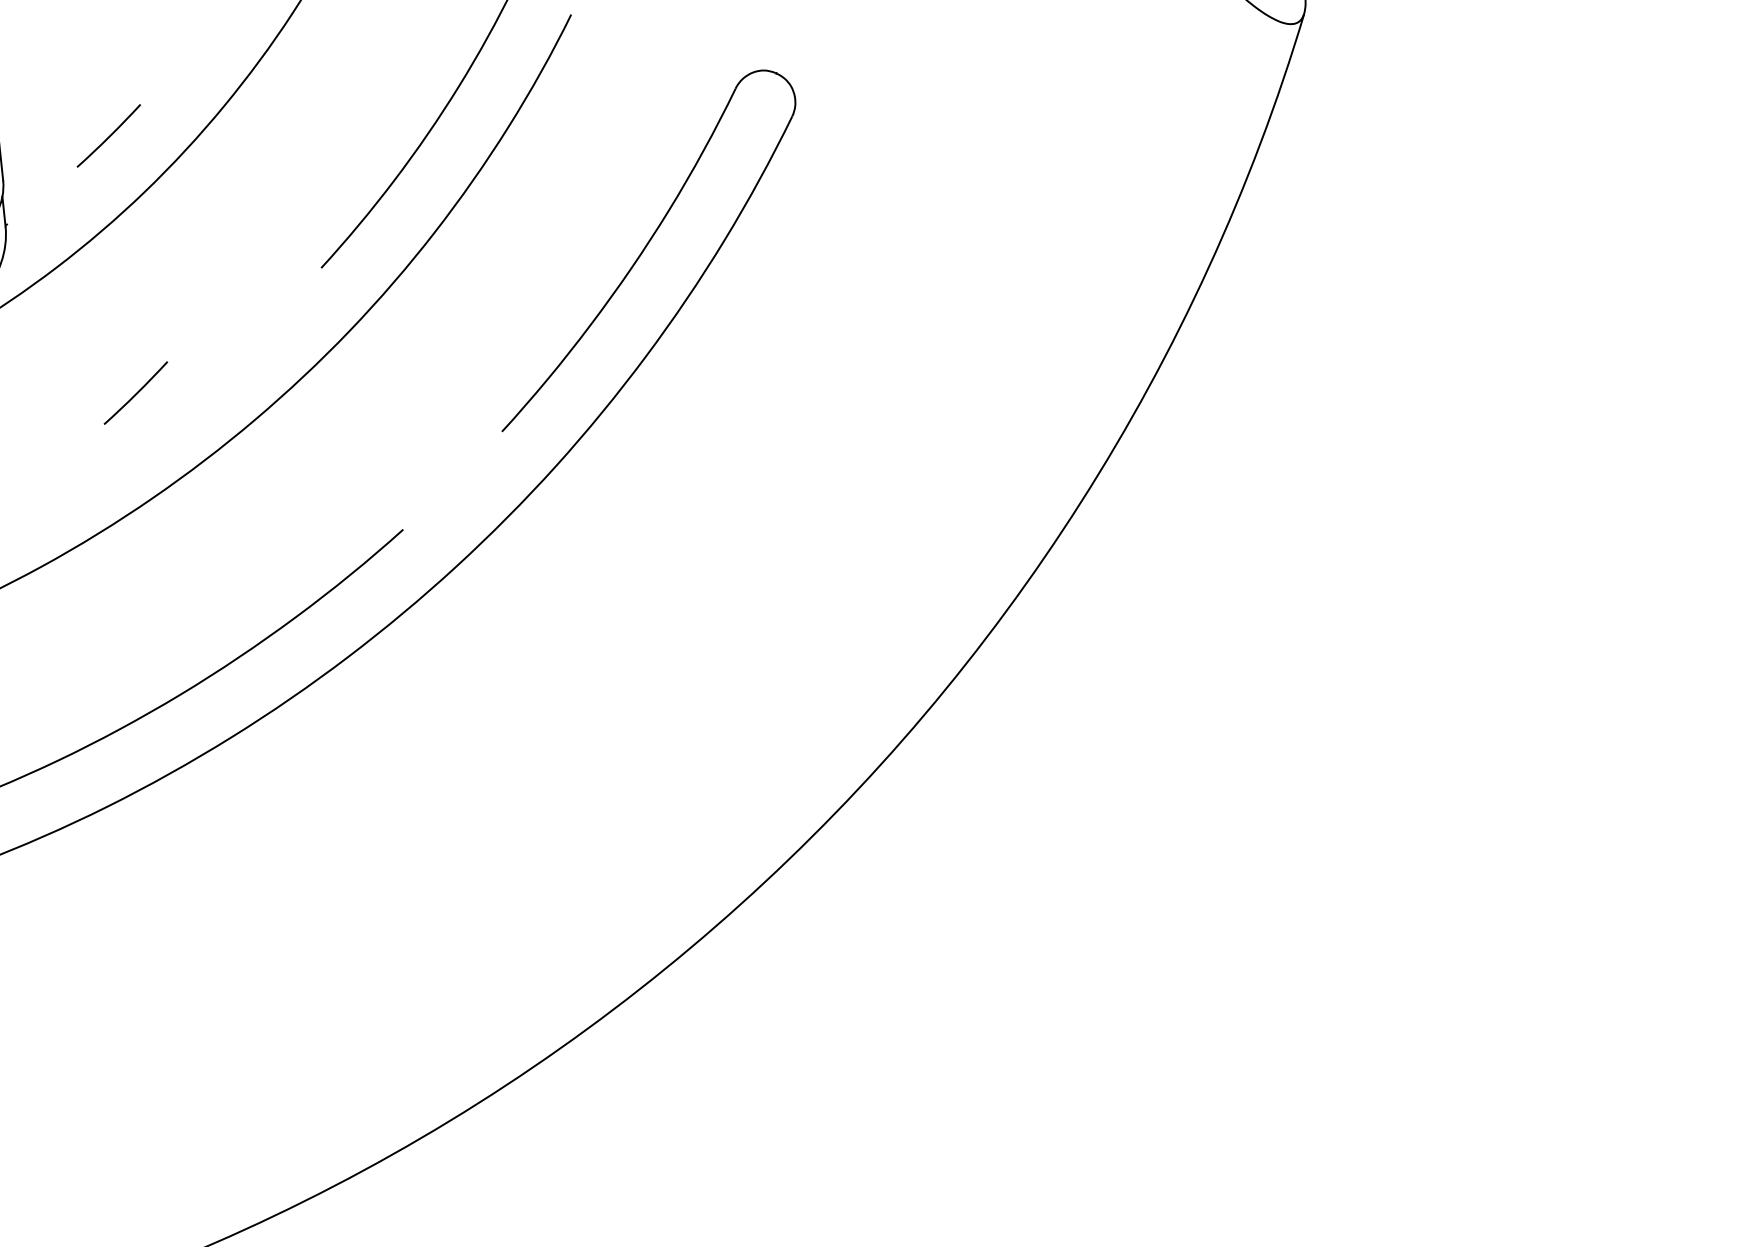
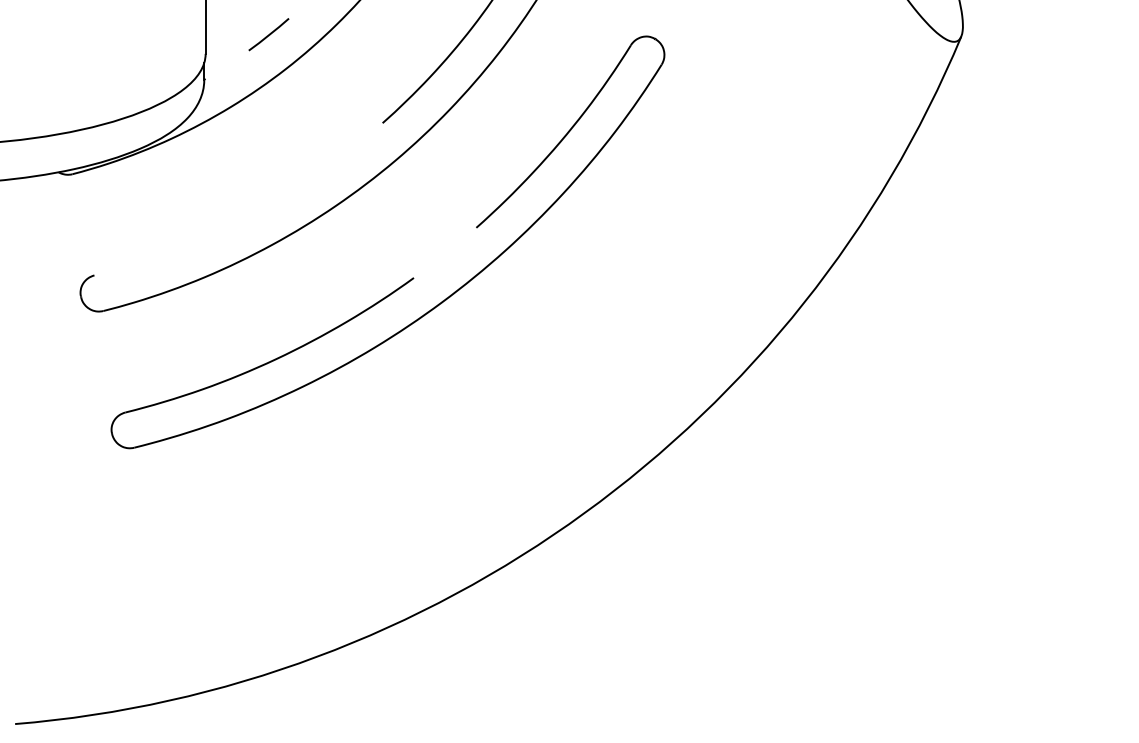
line: (135, 392) -> (268, 183), removed

